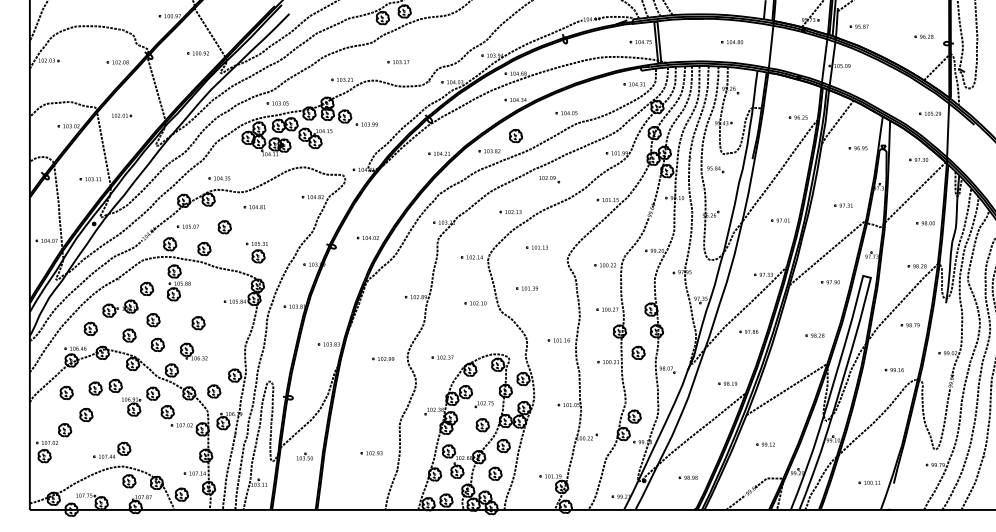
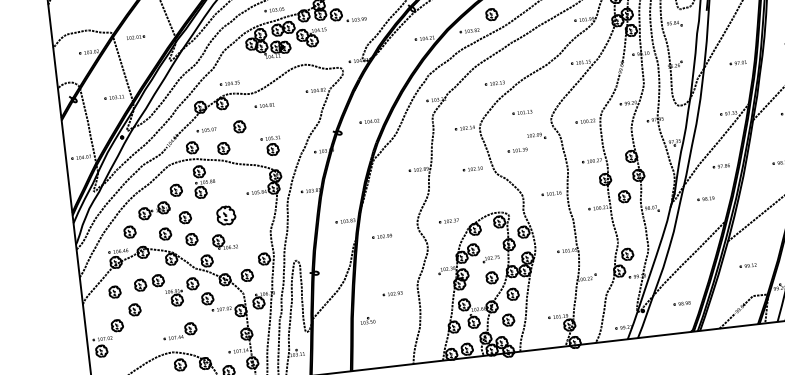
part: (549, 179) -> (536, 136), moved
part: (198, 323) -> (226, 216), size x1.6
line: (383, 358) -> (382, 236), moved
part: (727, 383) -> (705, 198), moved
part: (112, 449) -> (180, 330), moved
part: (371, 453) -> (392, 294), moved
part: (304, 456) -> (367, 320), moved

